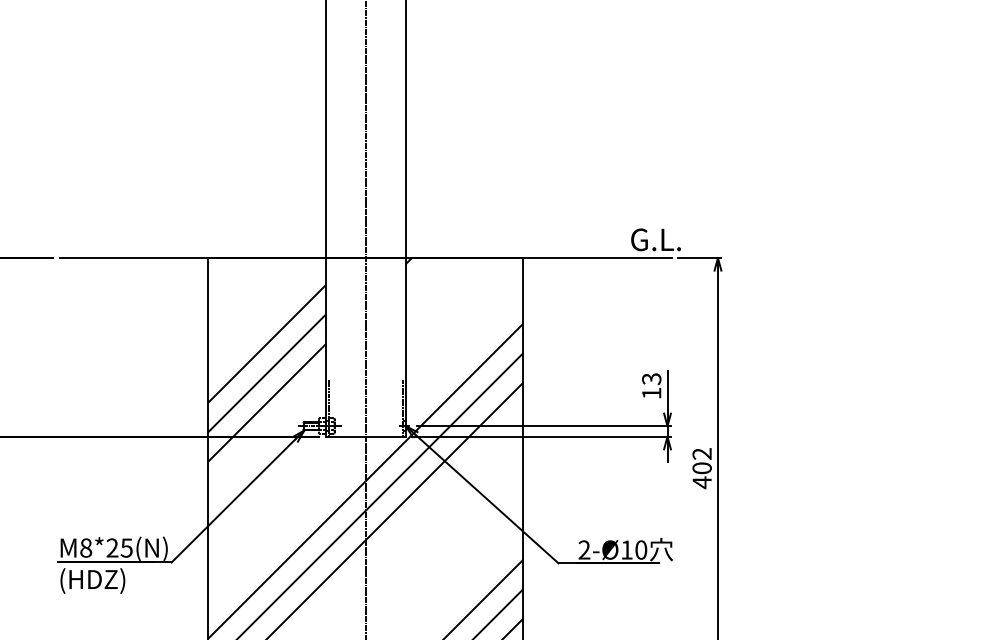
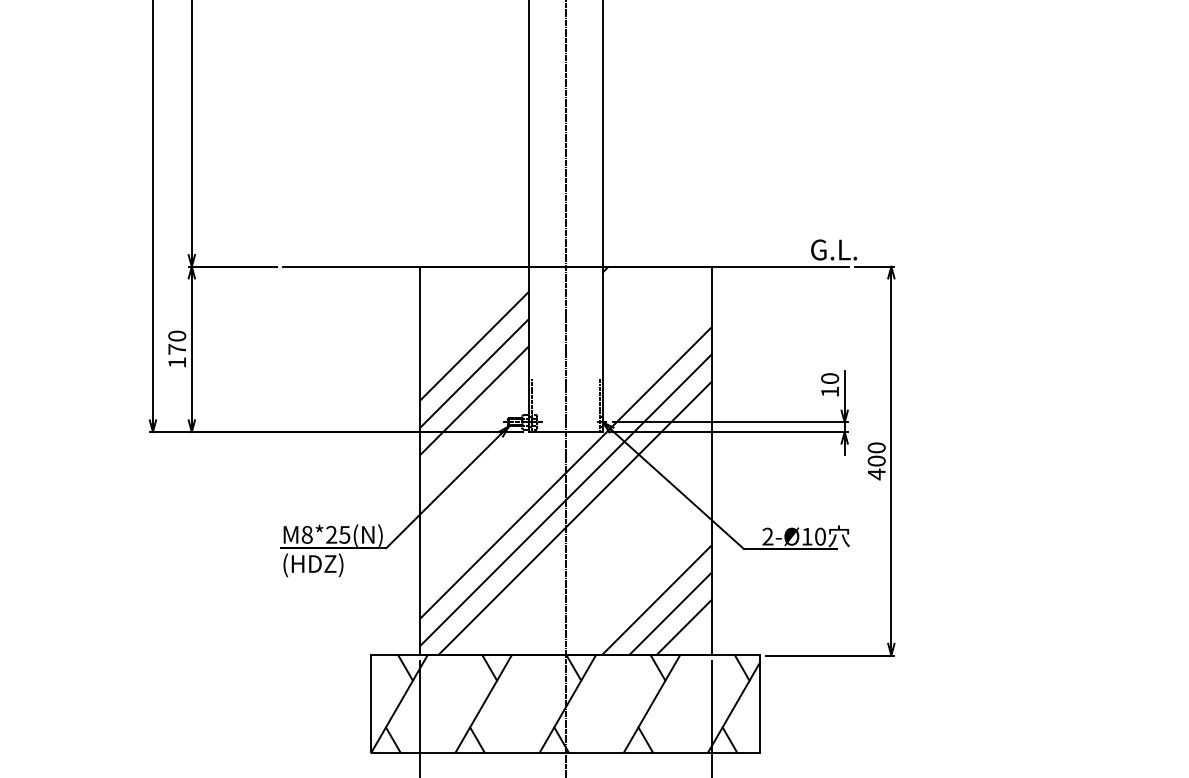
text: (651, 378) -> (829, 378), 13 -> 10
text: (701, 453) -> (876, 447), 402 -> 400

